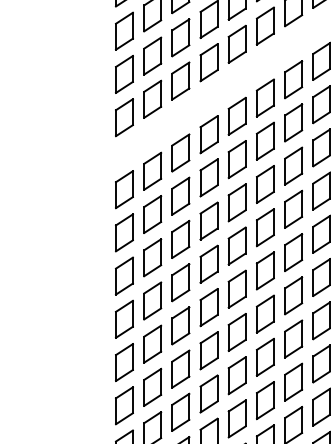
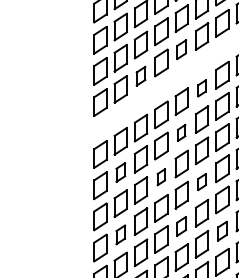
part: (236, 43) -> (181, 49), size x0.7
part: (180, 80) -> (140, 75), size x0.7
part: (264, 97) -> (201, 88), size x0.6
part: (236, 159) -> (181, 132), size x0.6
part: (152, 214) -> (120, 172), size x0.7
part: (208, 220) -> (161, 176), size x0.6
part: (265, 227) -> (202, 181), size x0.6
part: (236, 288) -> (181, 225), size x0.7
part: (293, 295) -> (222, 230), size x0.7
part: (152, 300) -> (120, 234), size x0.7

